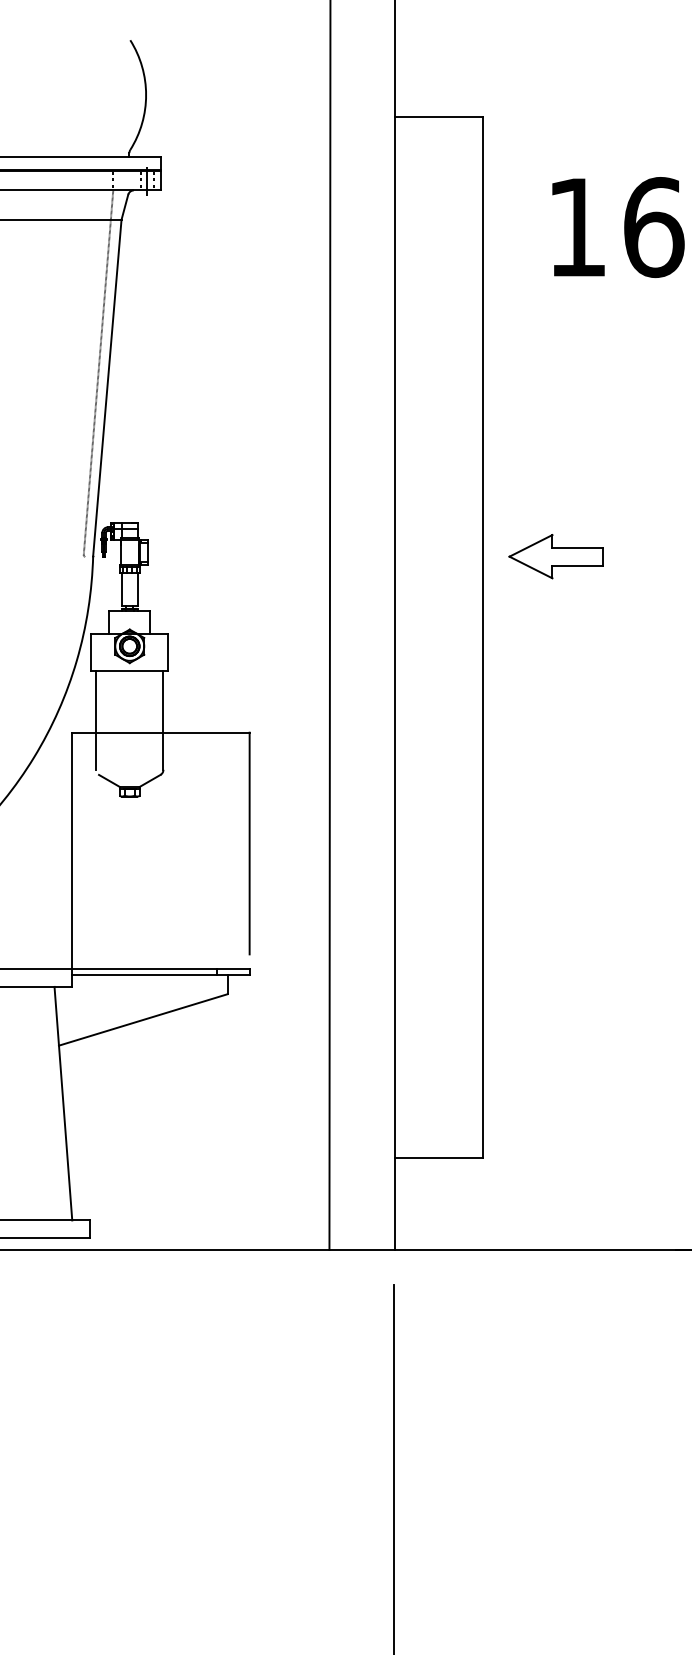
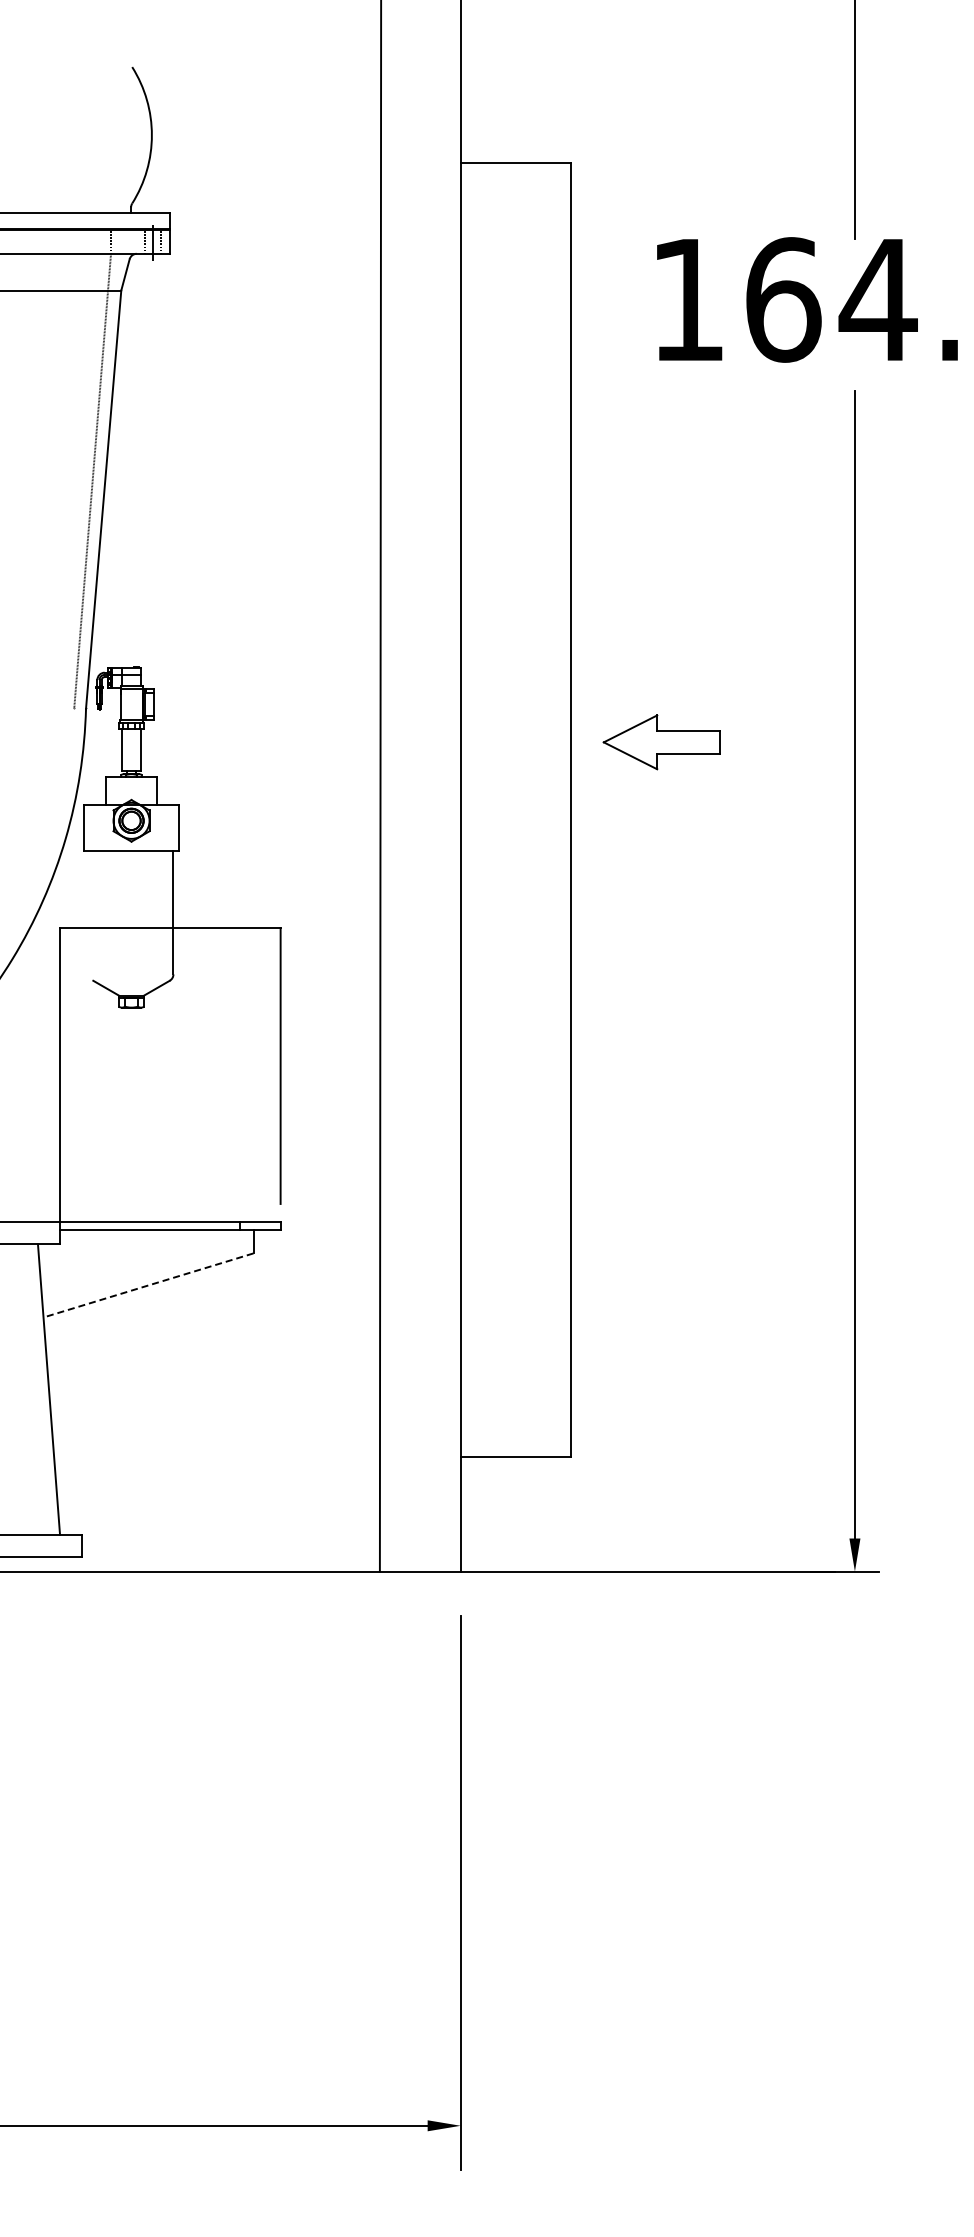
part: (555, 556) -> (661, 742), moved
line: (95, 720) -> (89, 912), removed
line: (143, 1019) -> (148, 1285), solid -> dashed

